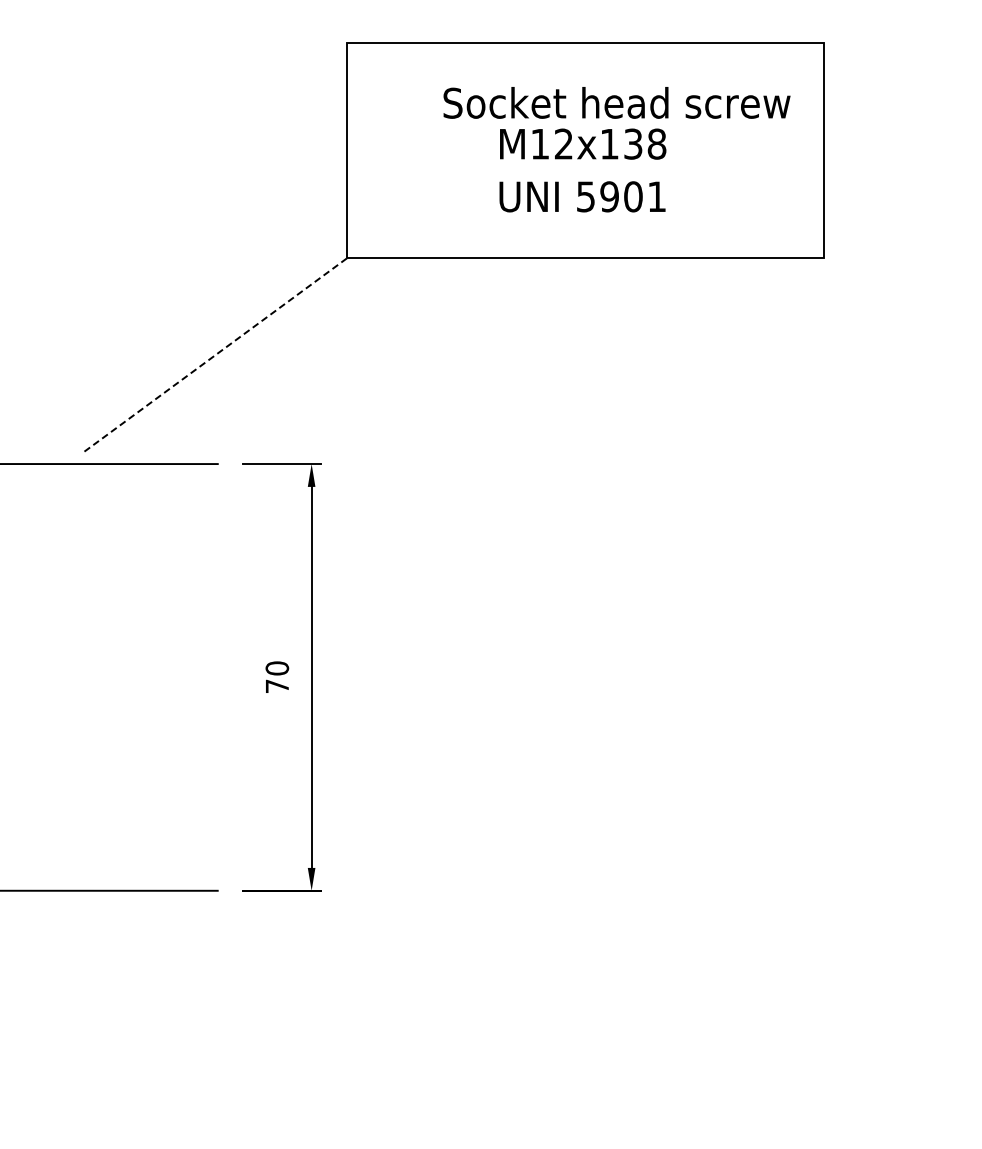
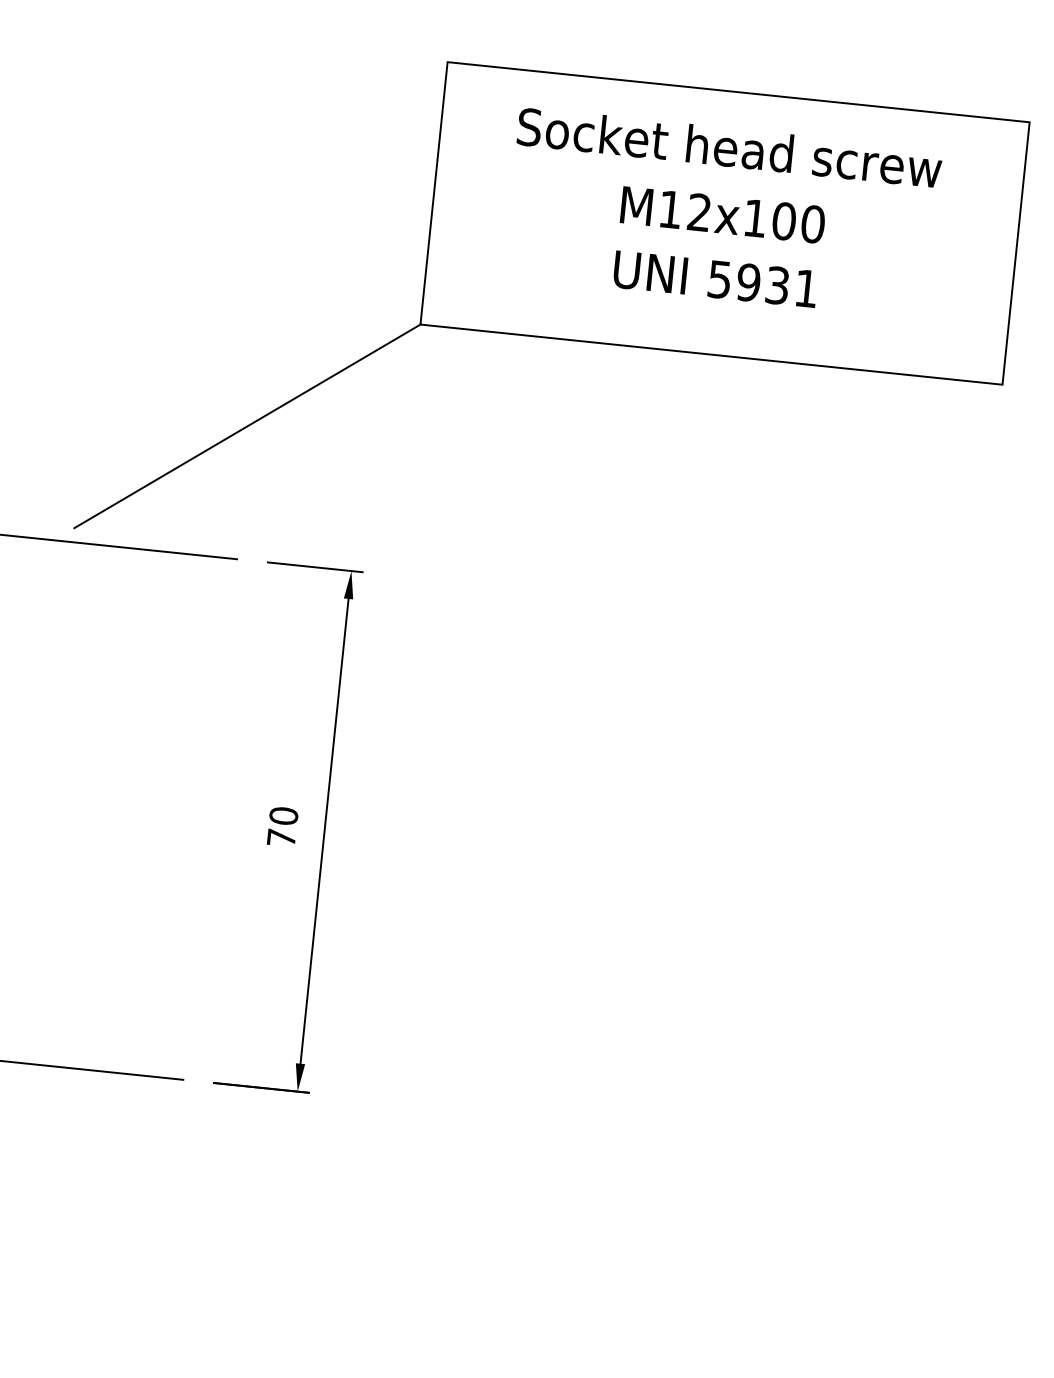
text: (616, 102) -> (729, 147), moved
text: (645, 143) -> (799, 222), M12x138 -> M12x100
text: (633, 196) -> (777, 285), 5901 -> 5931
line: (215, 355) -> (247, 426), dashed -> solid

